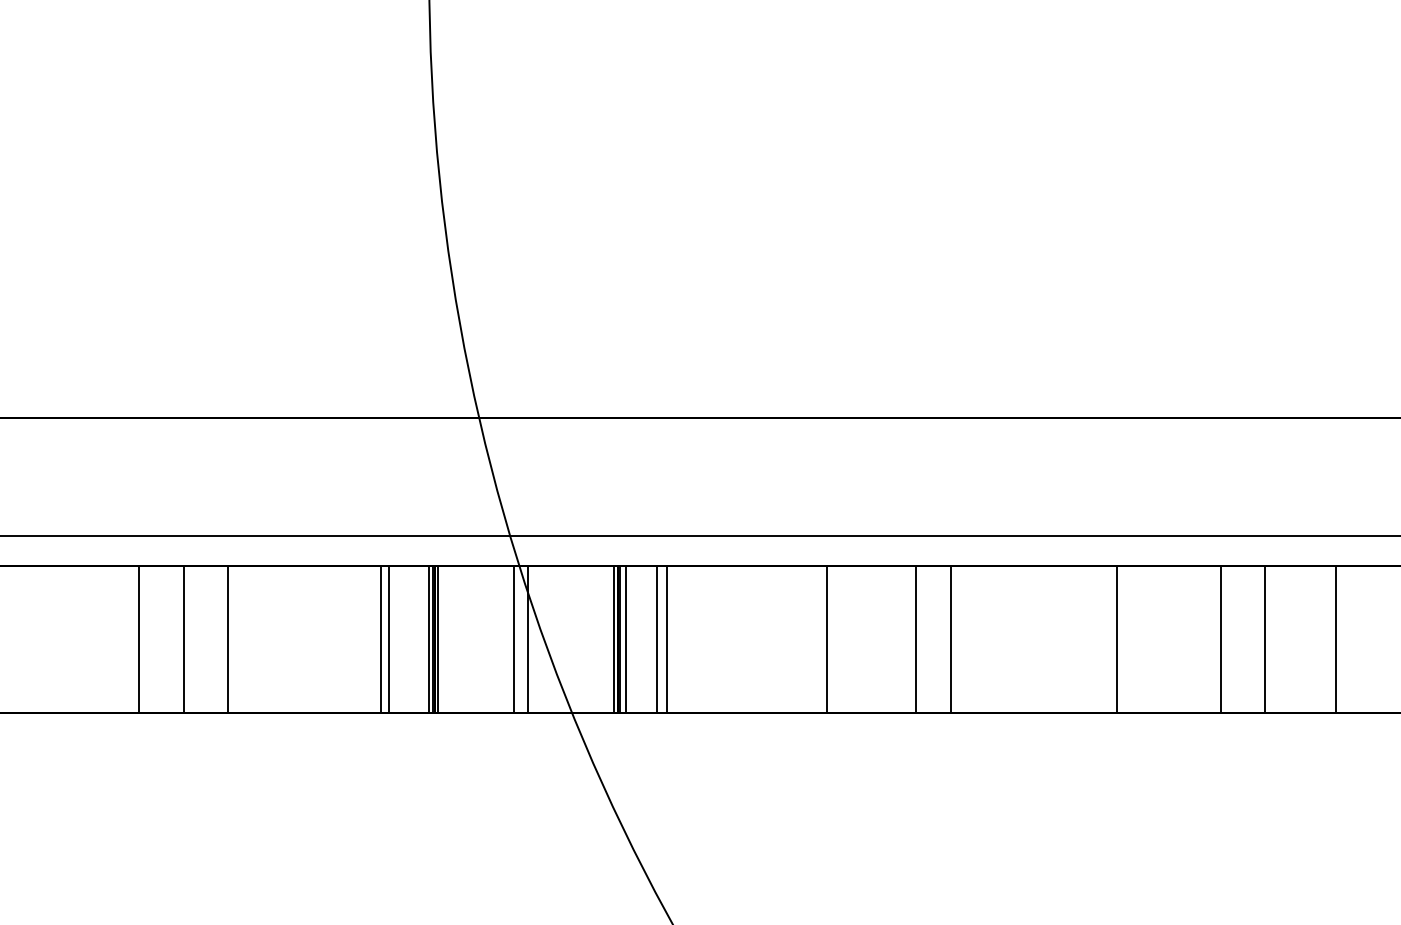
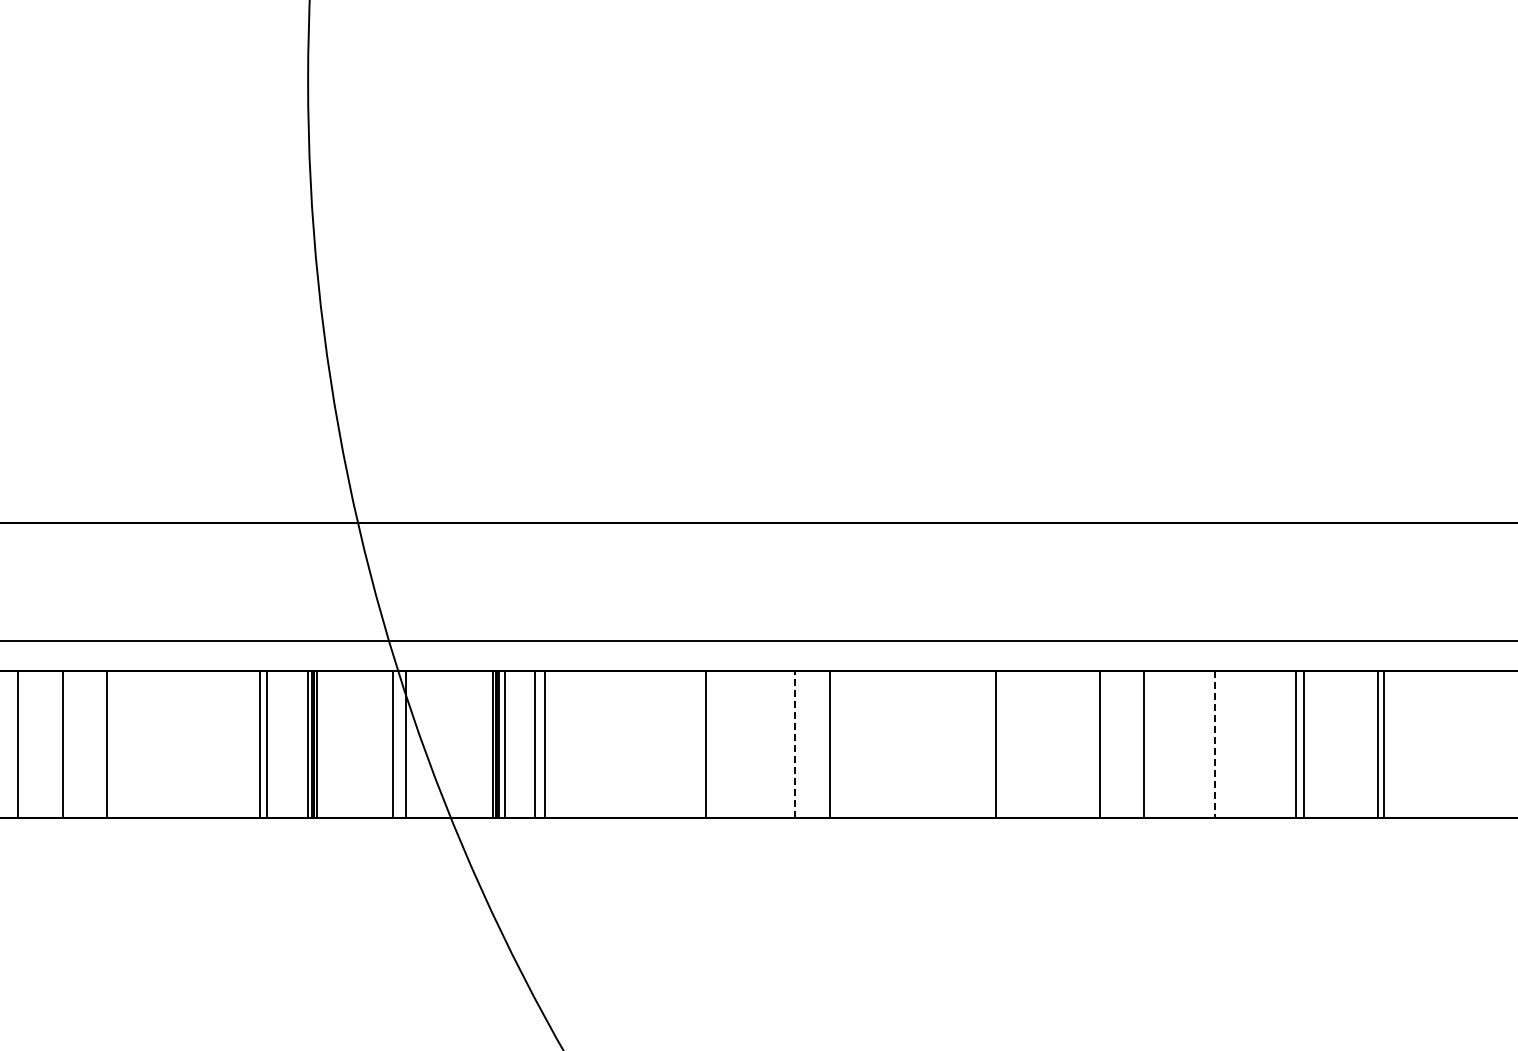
line: (915, 639) -> (794, 744), solid -> dashed
line: (1336, 639) -> (1215, 744), solid -> dashed

